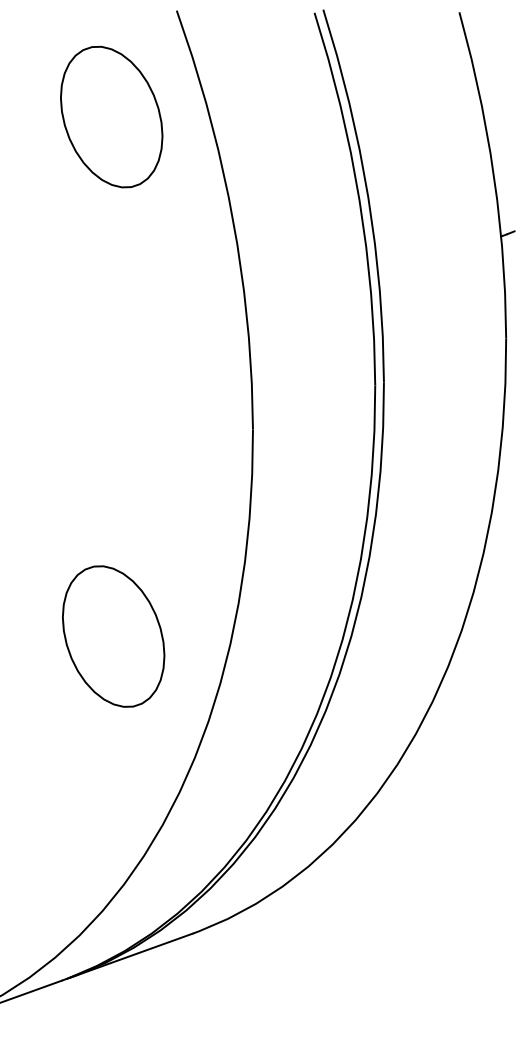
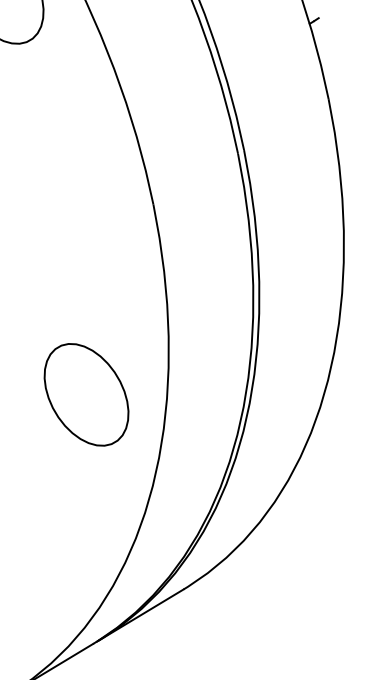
part: (113, 636) -> (86, 394), moved

